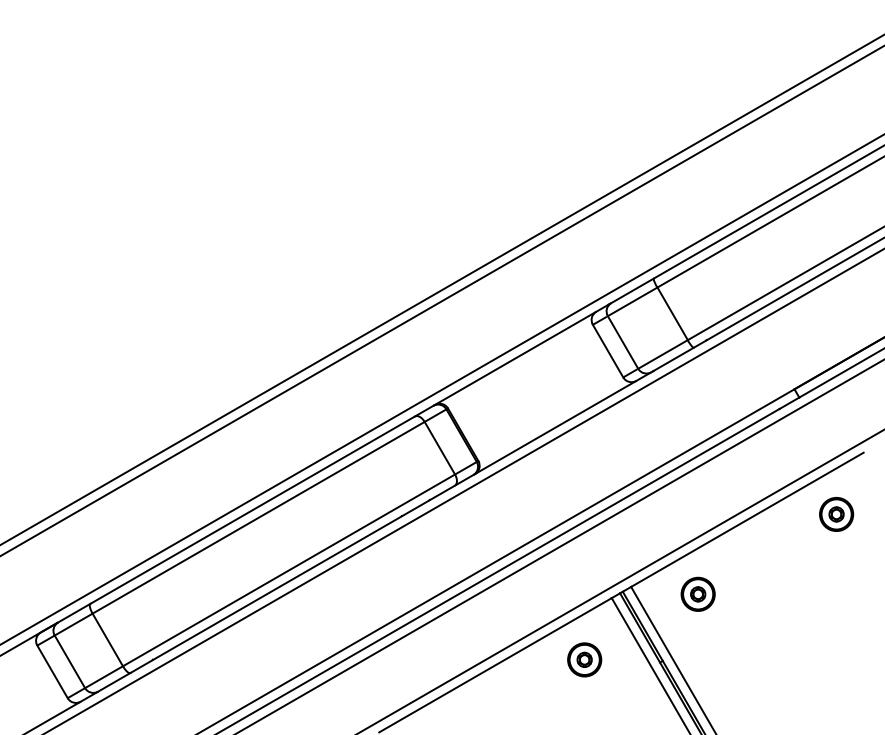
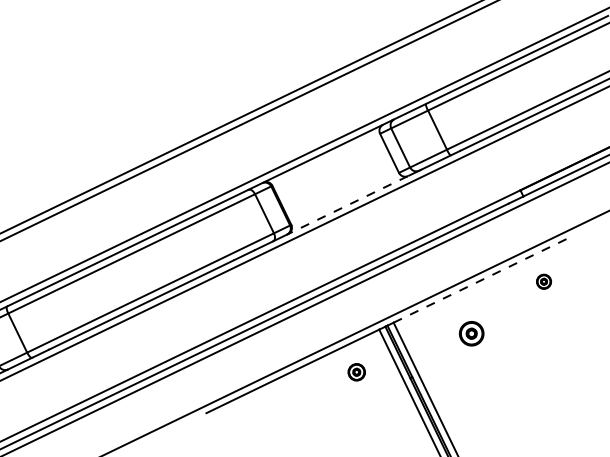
line: (555, 427) -> (348, 205), solid -> dashed
part: (836, 514) -> (543, 281), size x0.6
line: (746, 520) -> (479, 281), solid -> dashed
part: (697, 593) -> (471, 333), moved
part: (584, 659) -> (356, 371), size x0.7

